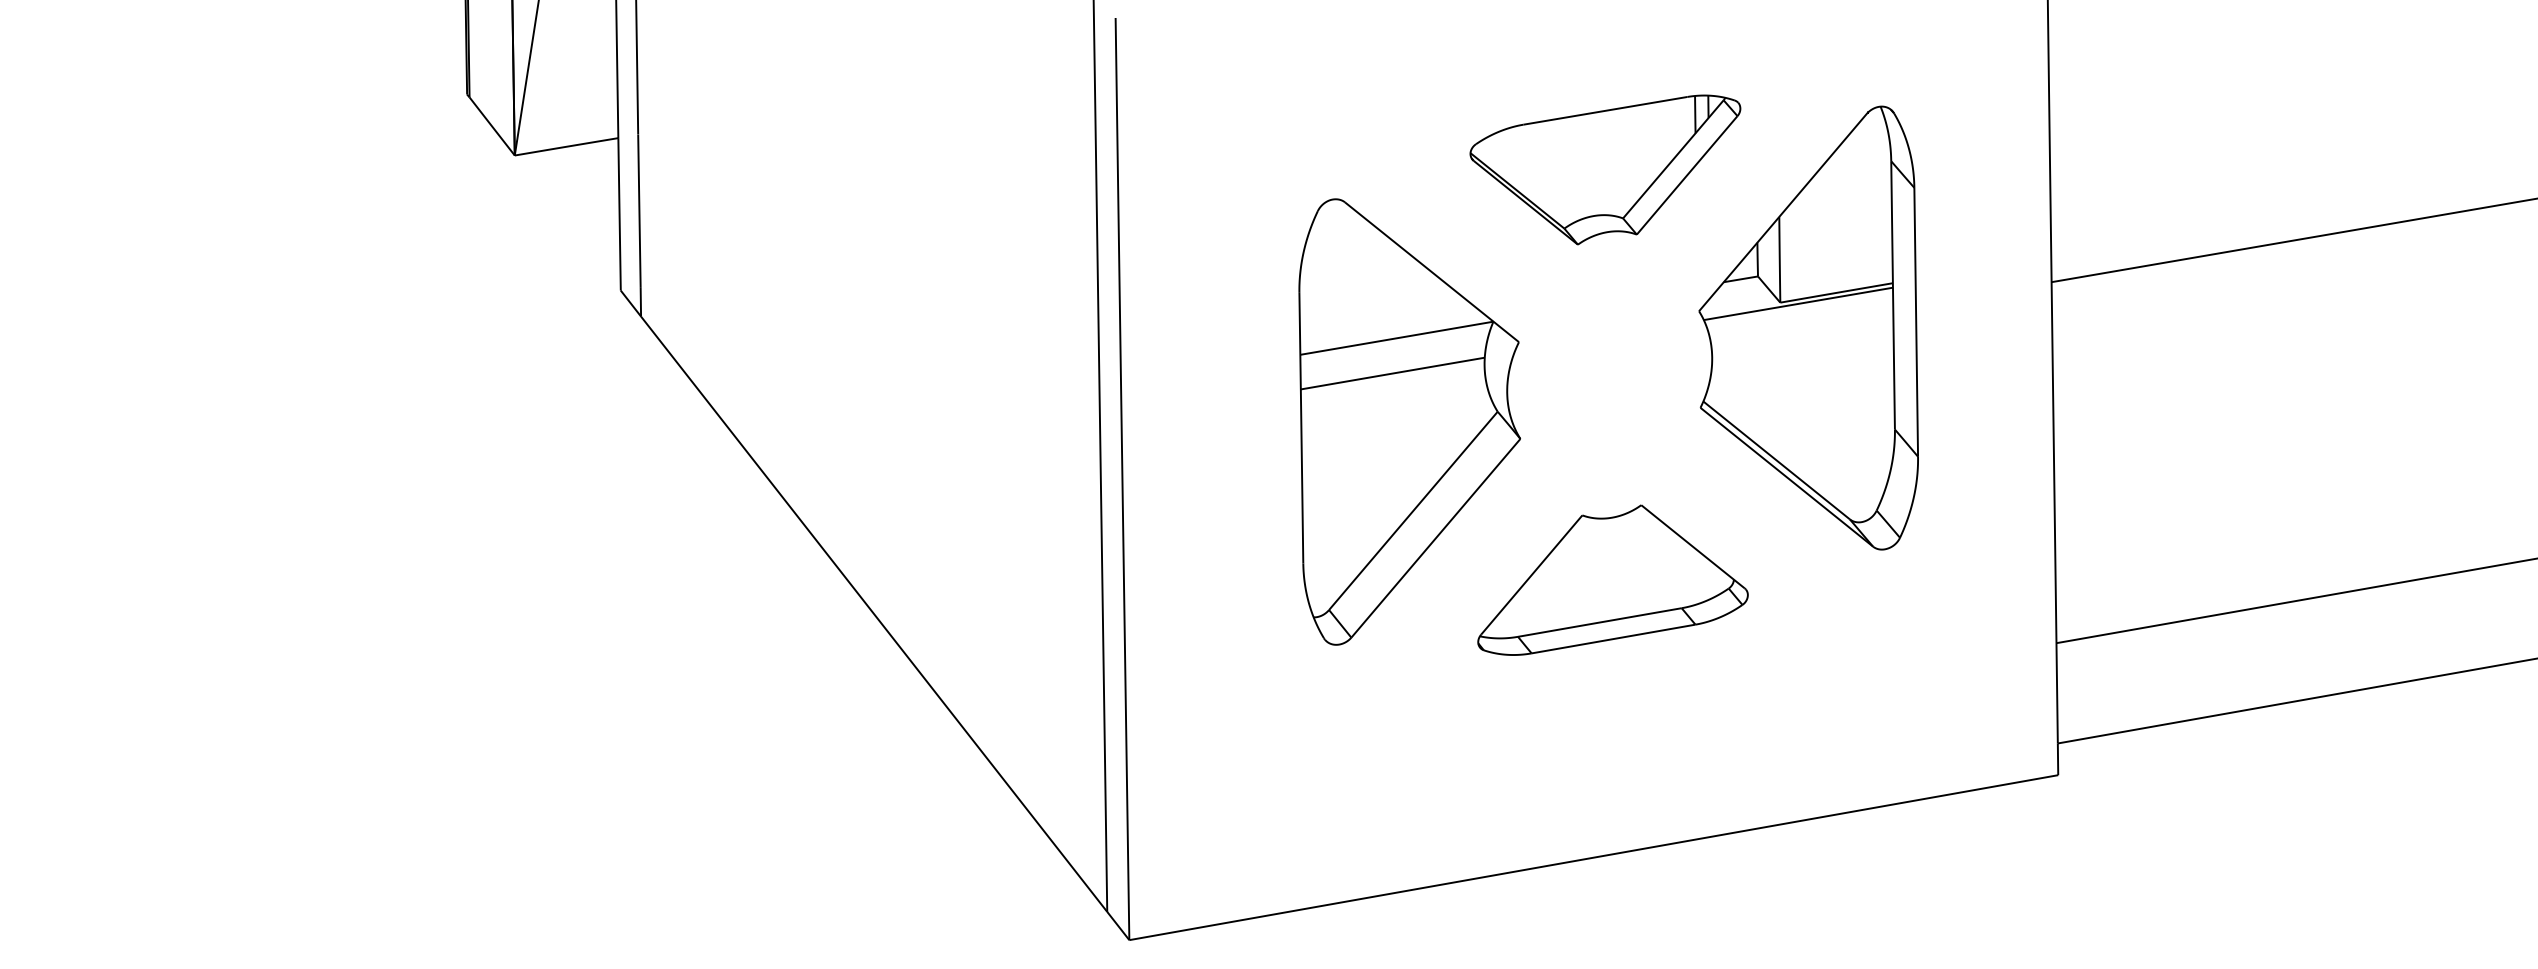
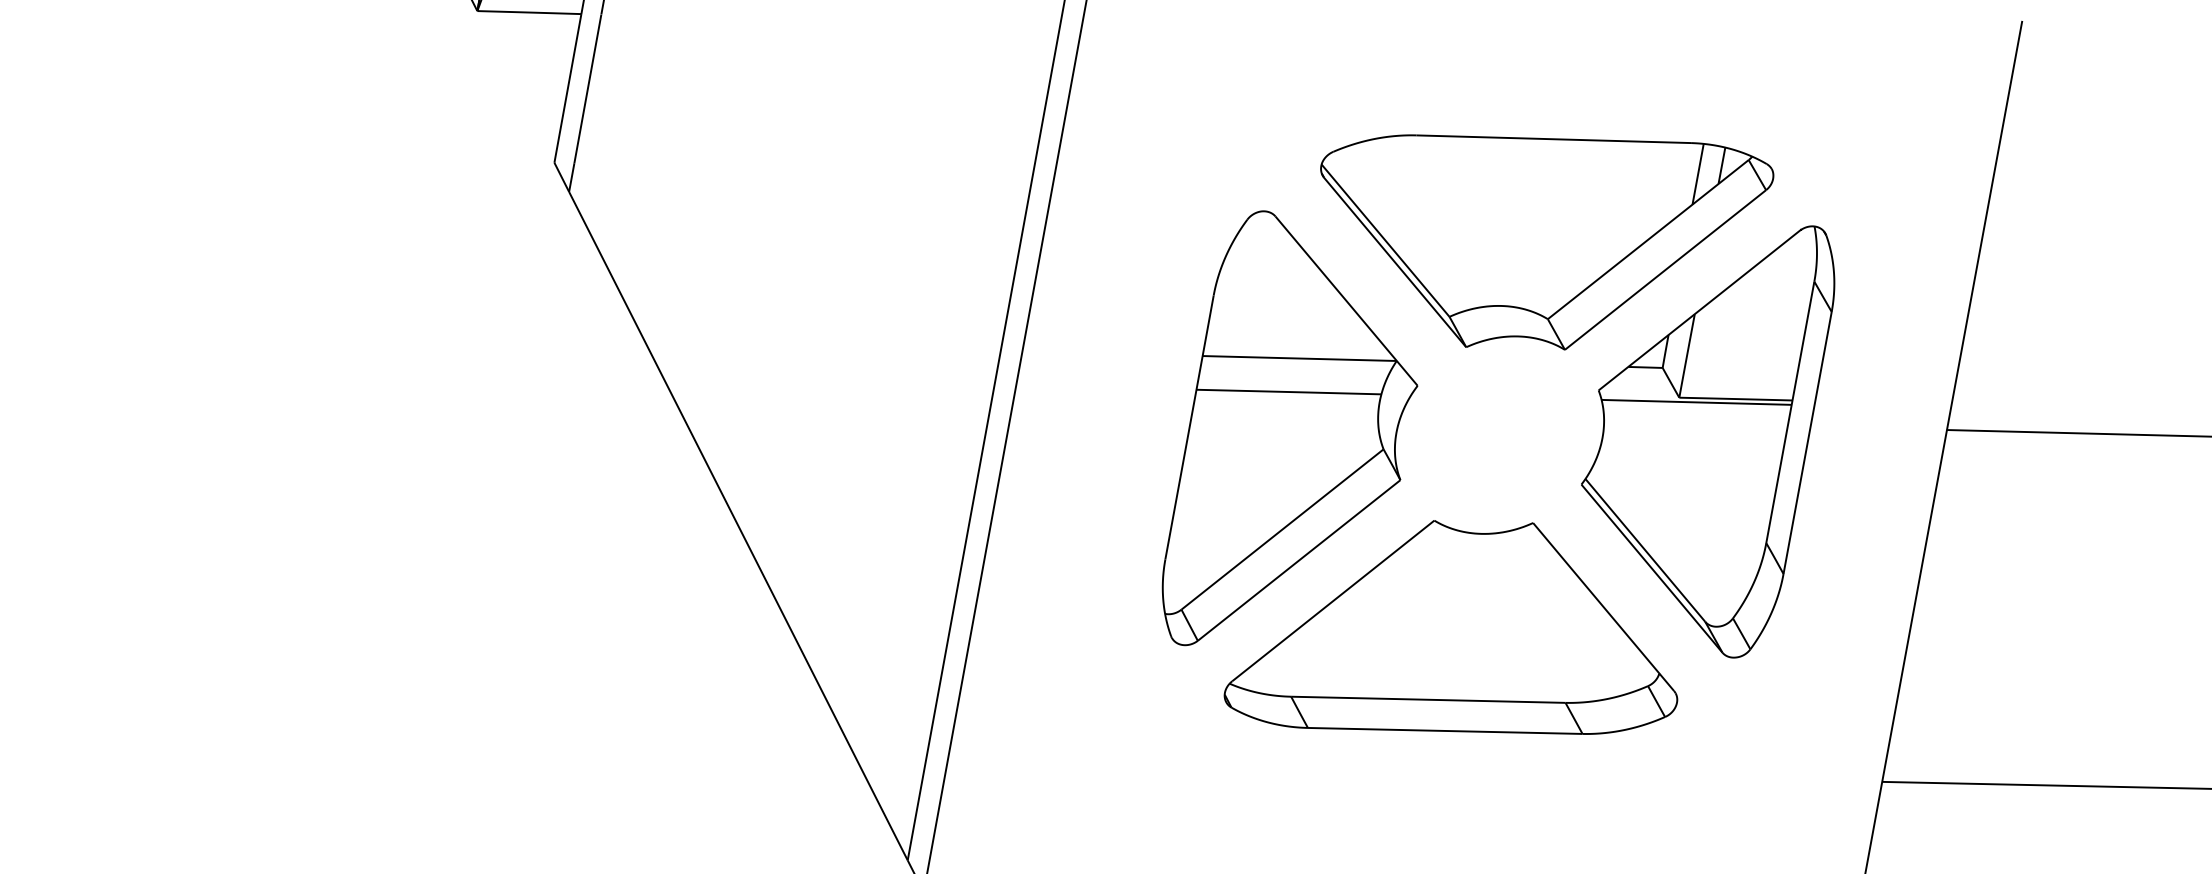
part: (1605, 169) -> (1534, 234), size x1.67
part: (1612, 579) -> (1462, 634), size x1.67

